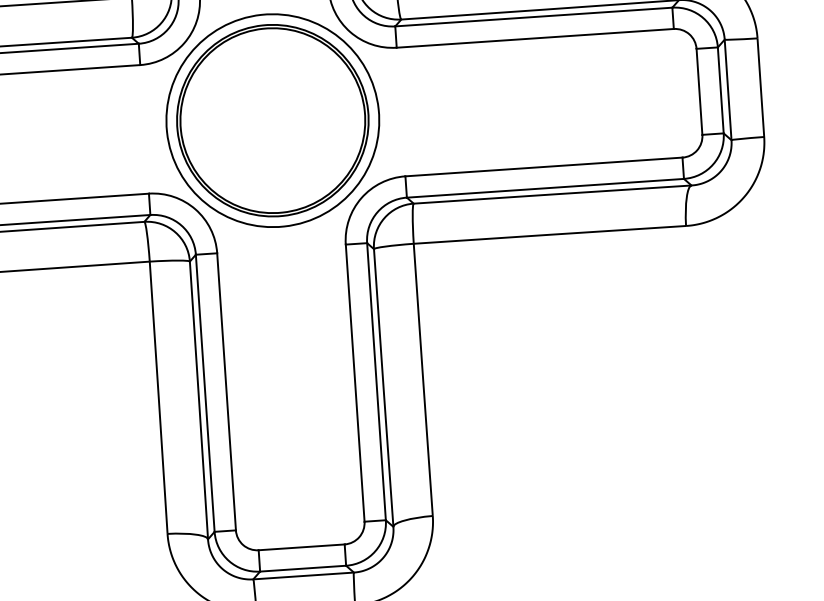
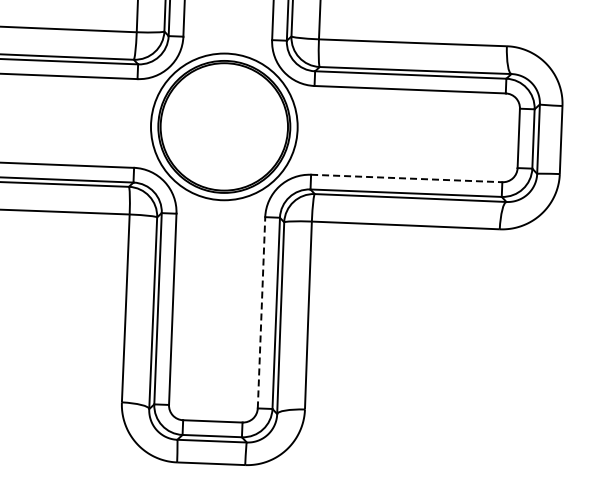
line: (543, 167) -> (406, 178), solid -> dashed
line: (355, 382) -> (261, 312), solid -> dashed

